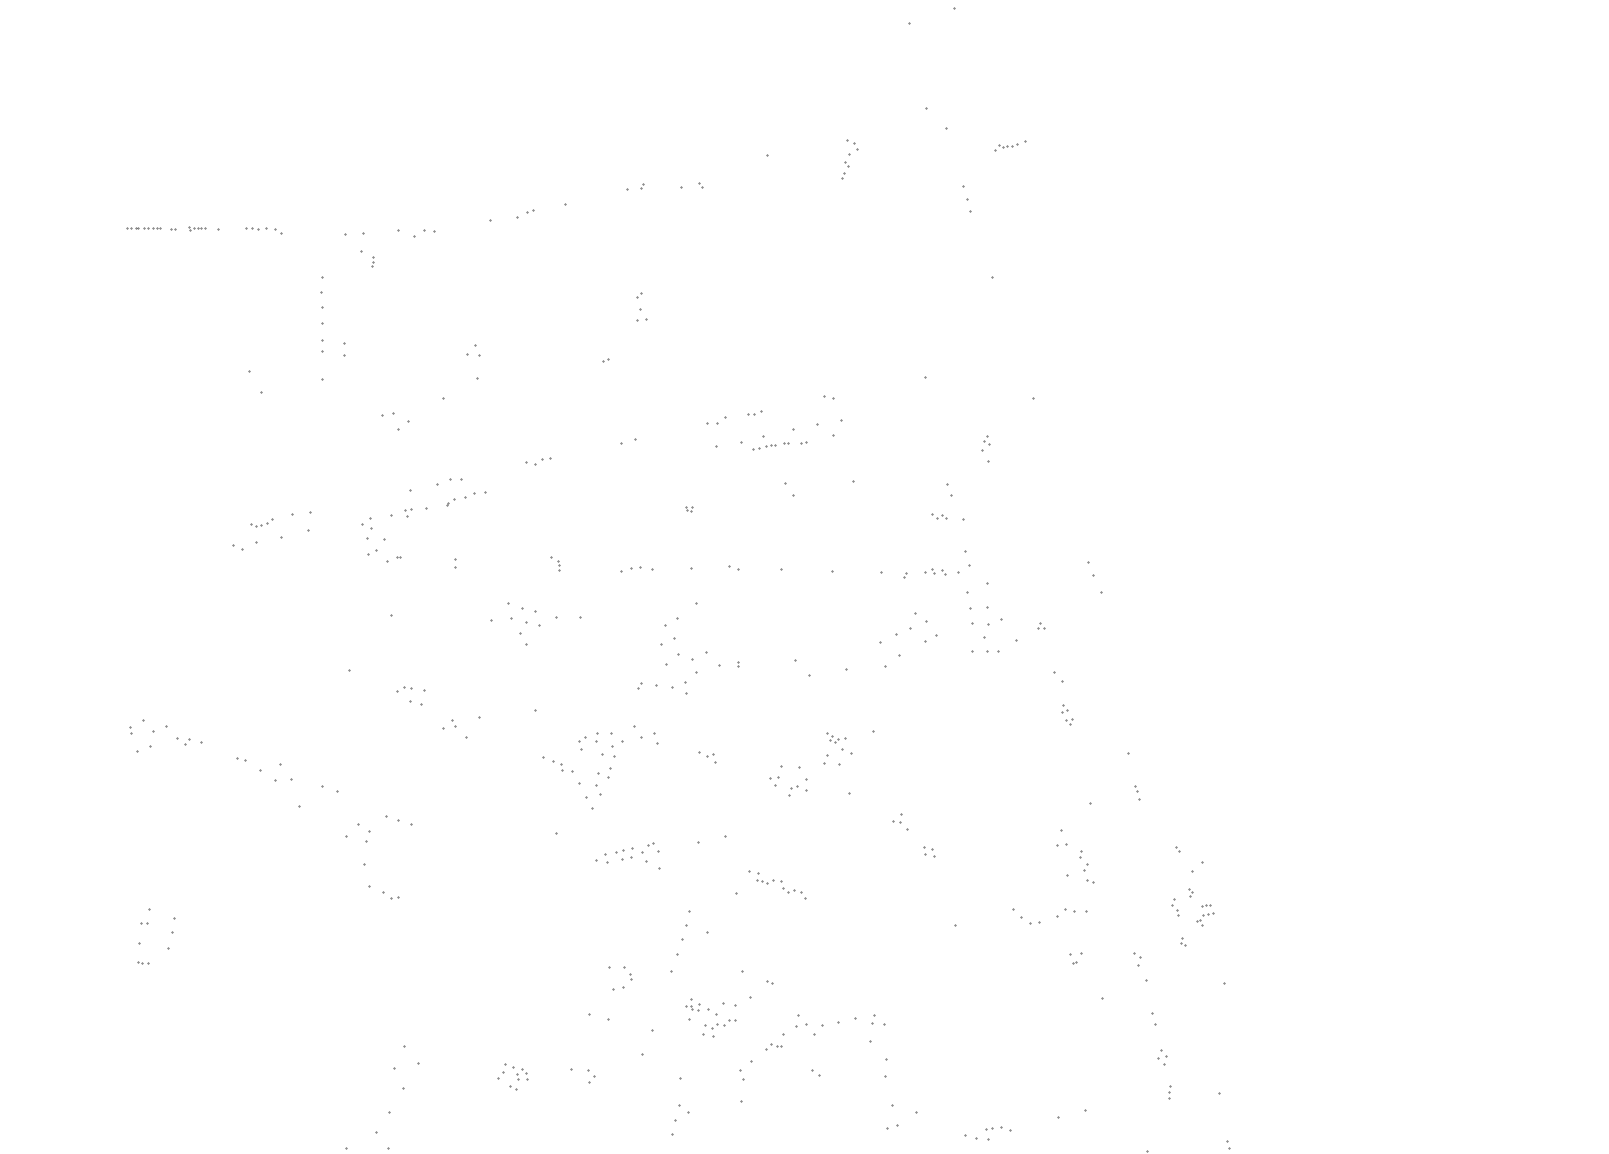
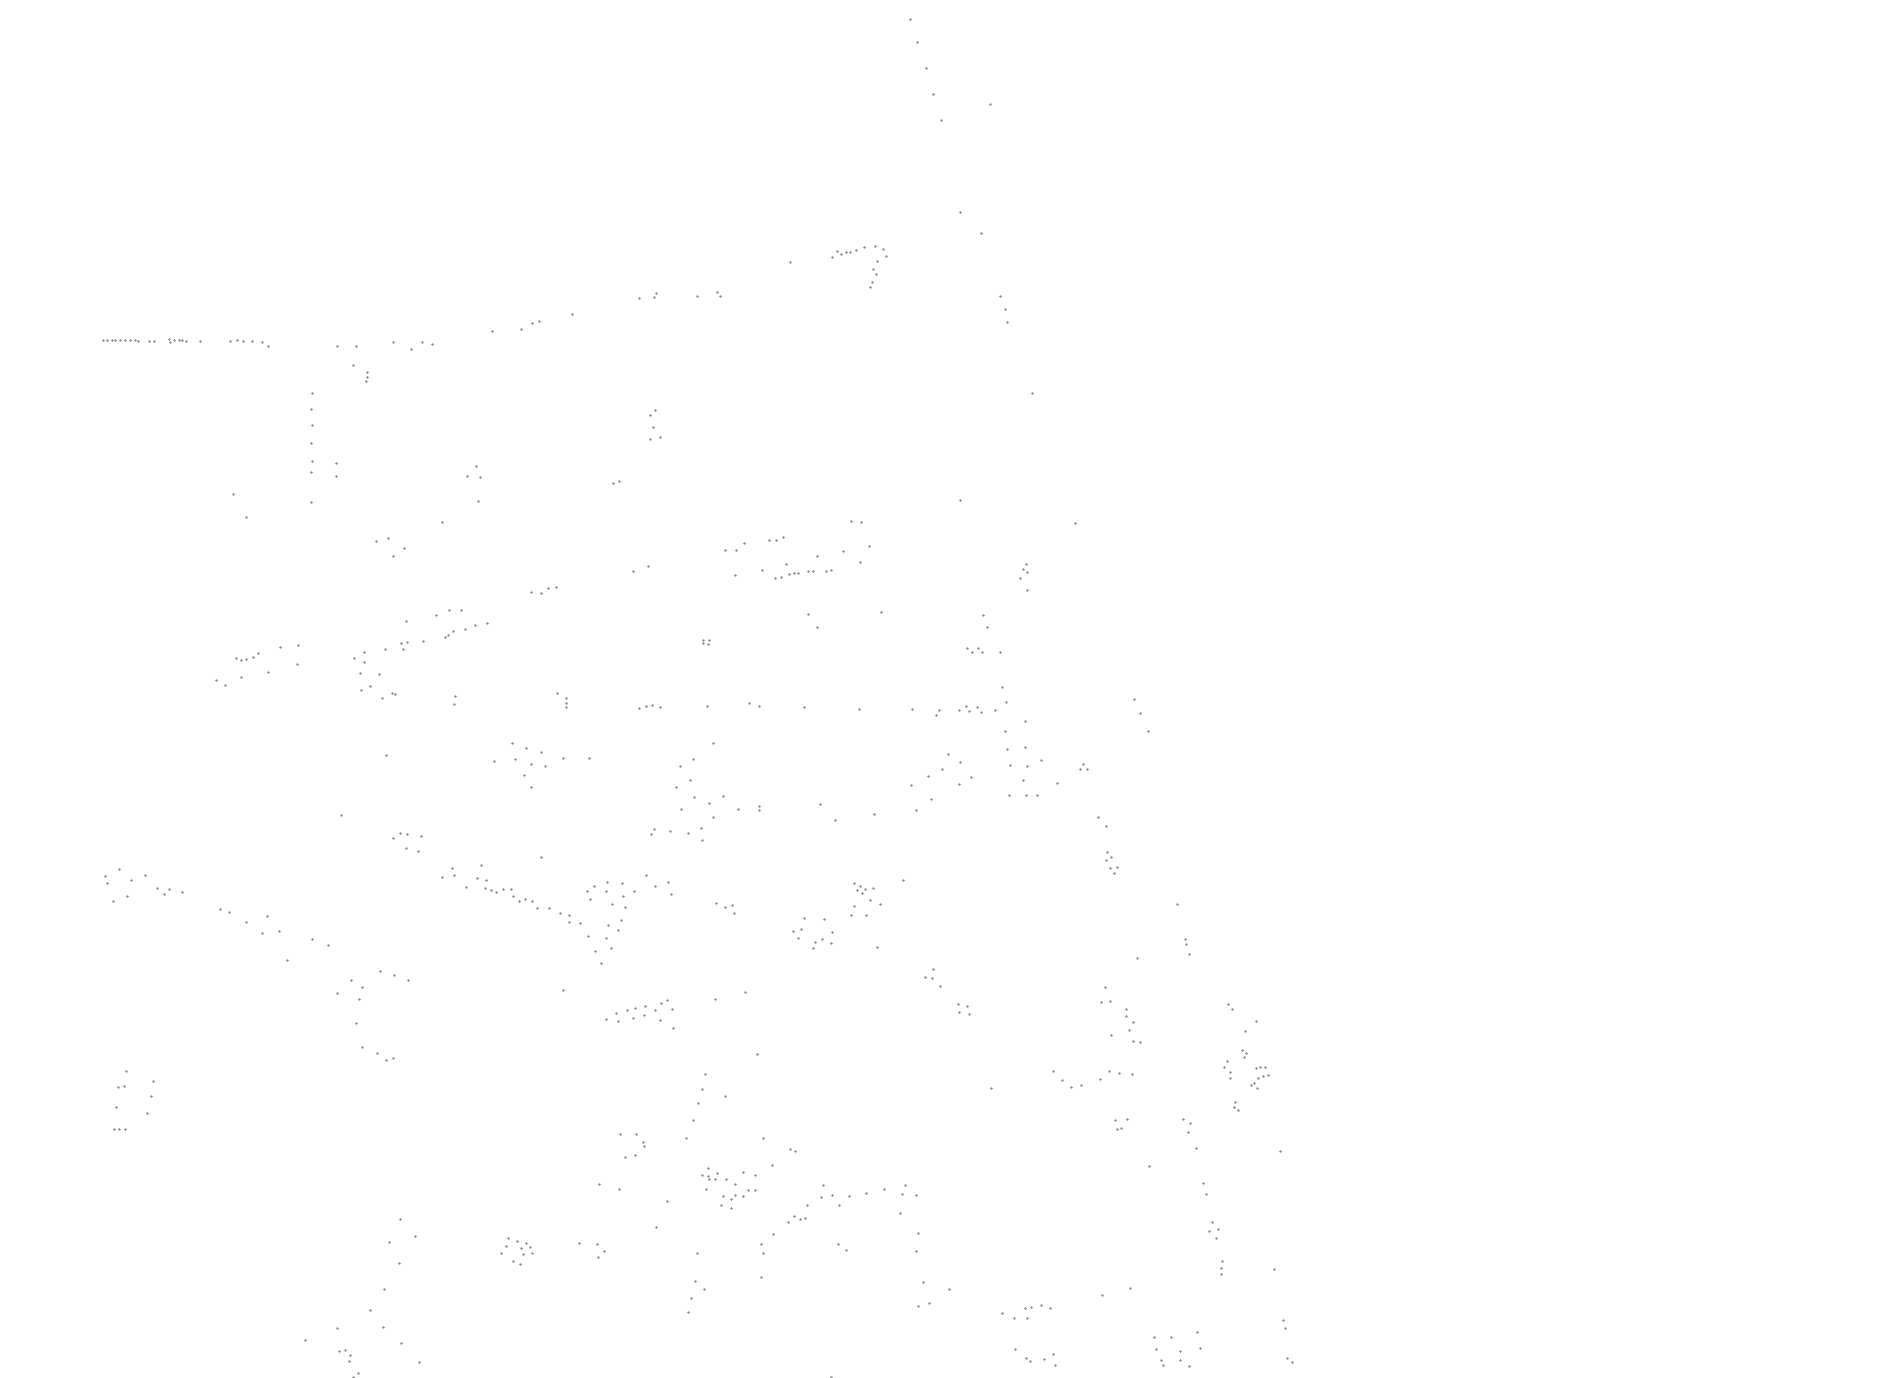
part: (1010, 146) -> (848, 252), moved
part: (636, 569) -> (649, 706), size x0.62
part: (777, 884) -> (507, 893), moved

